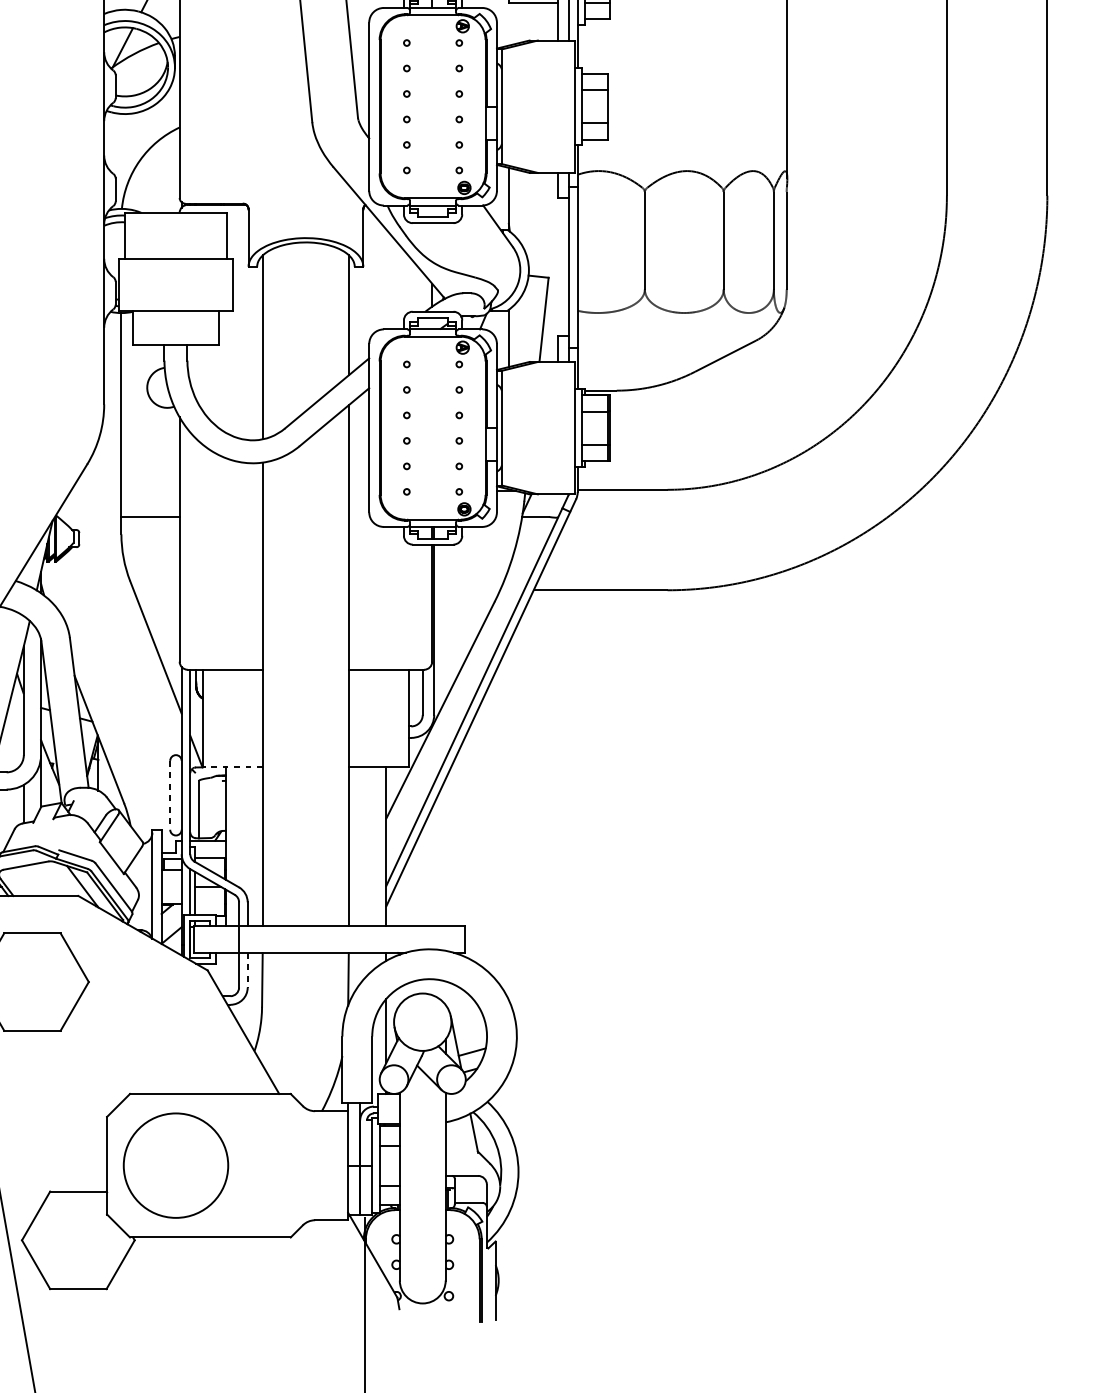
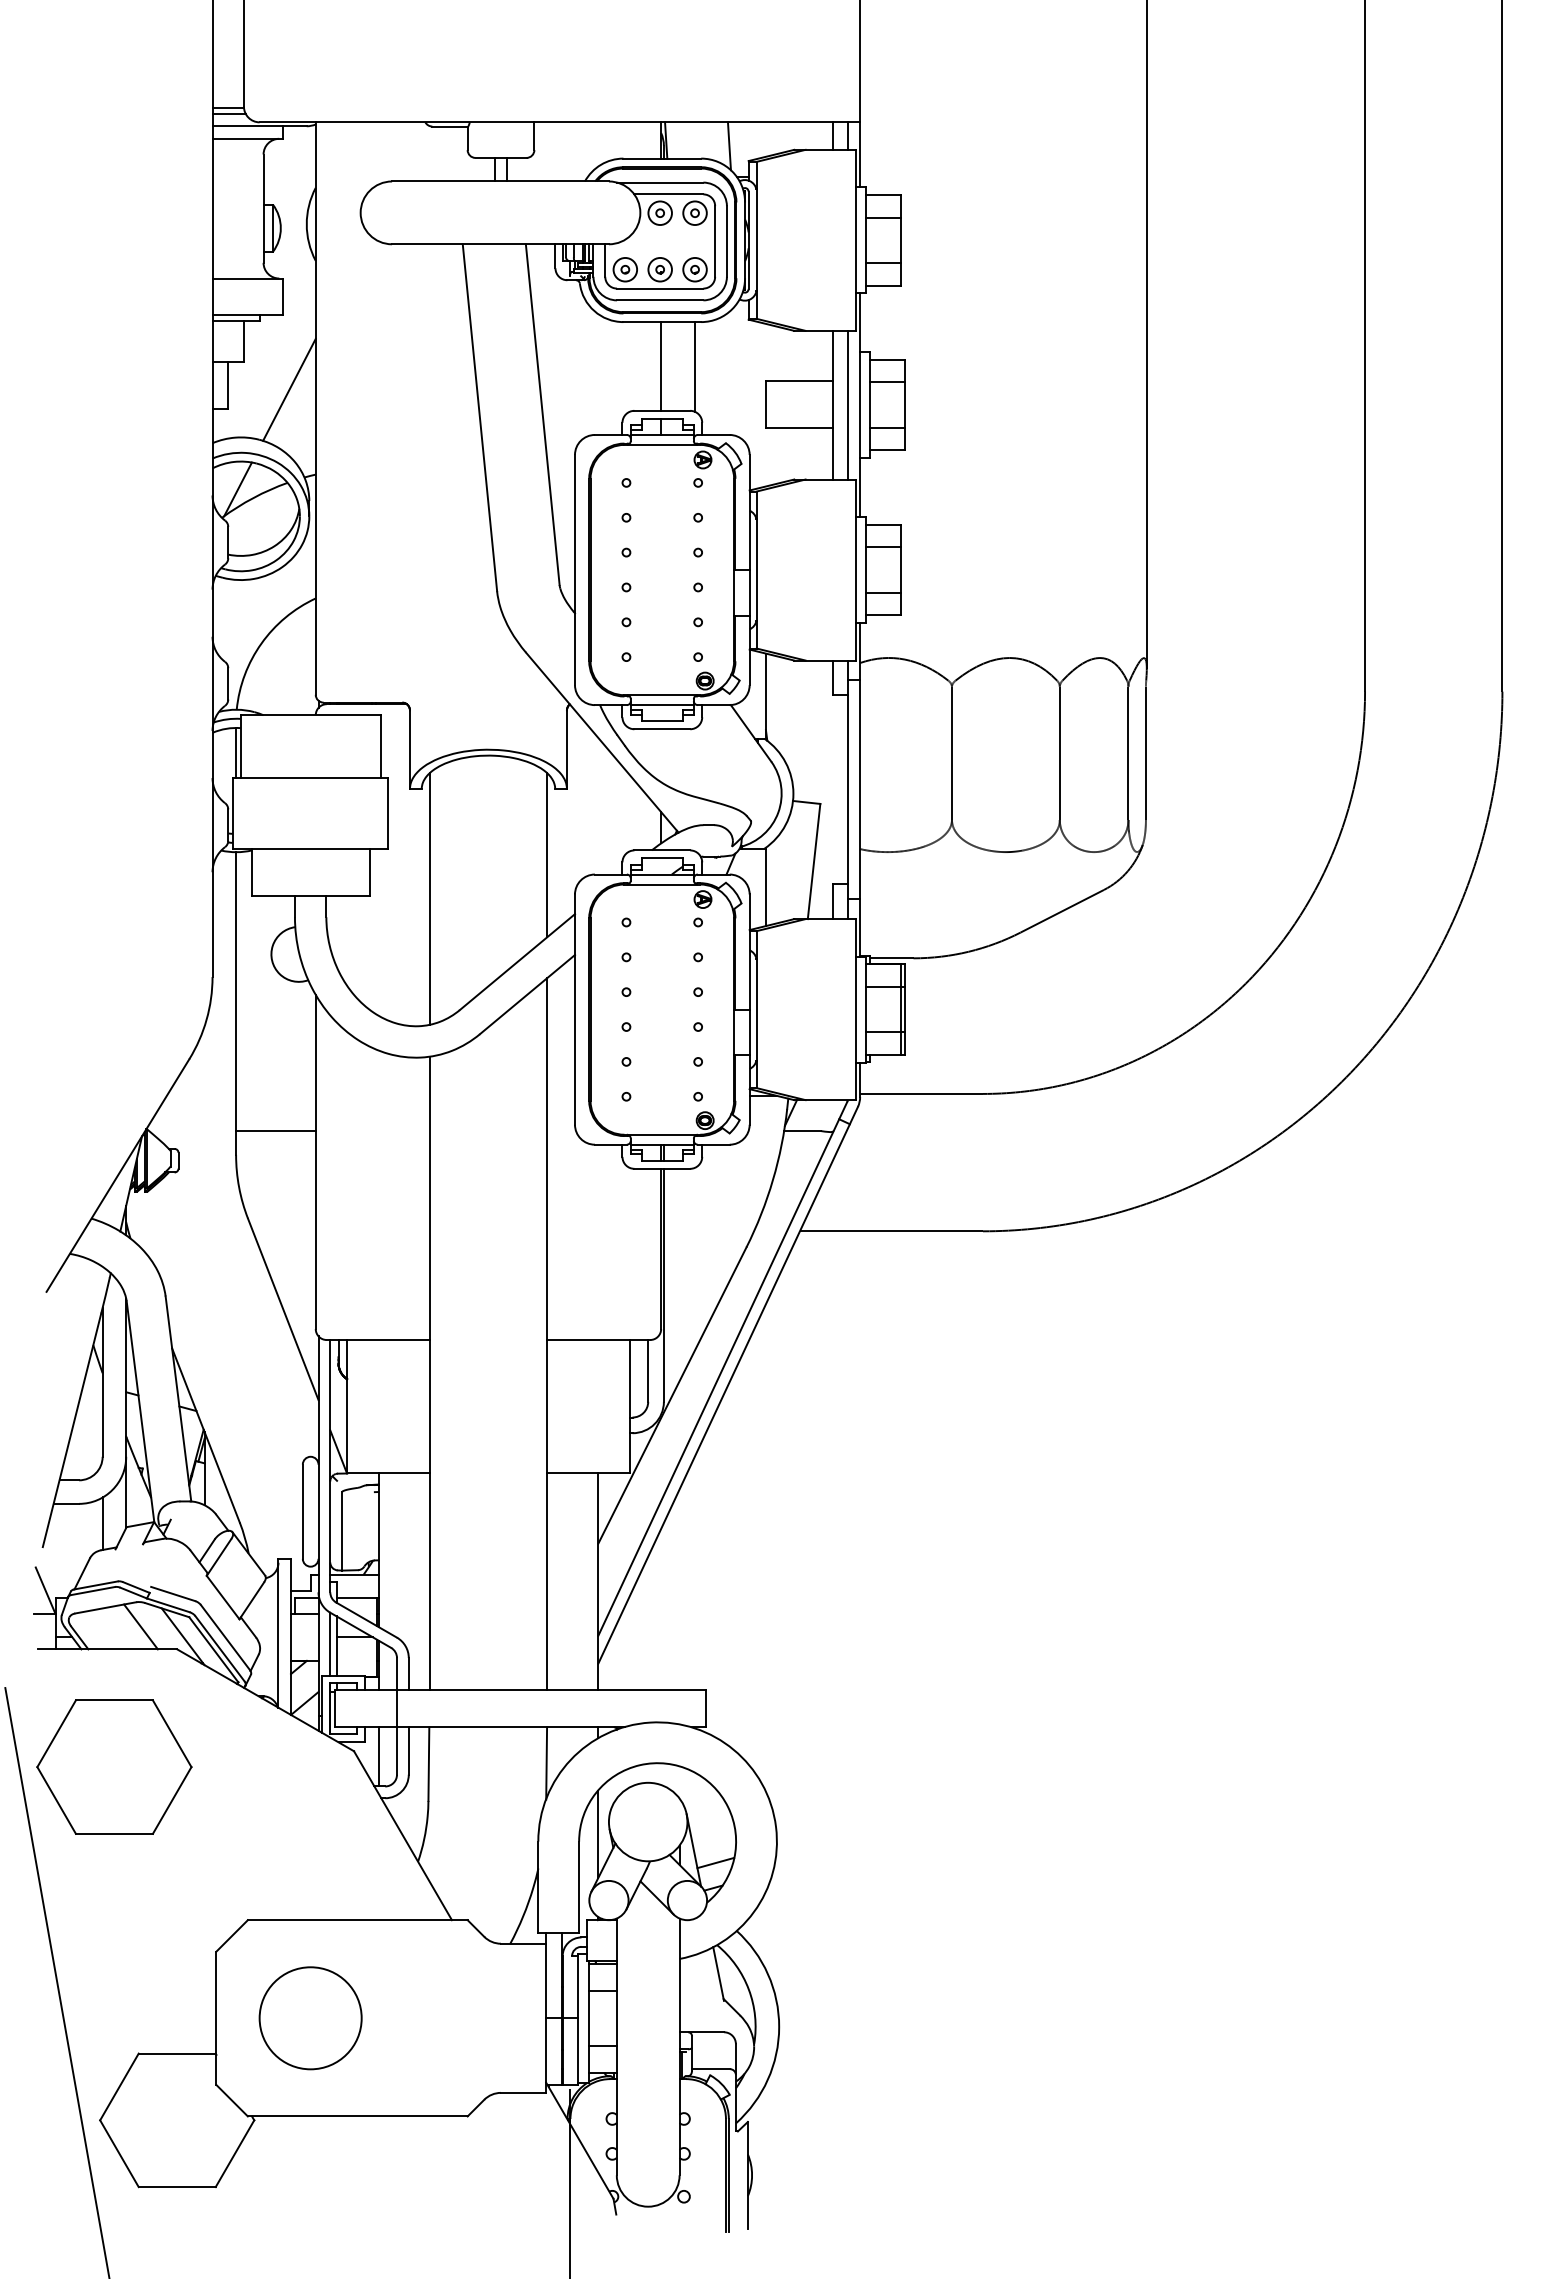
line: (121, 240) -> (236, 753), added
line: (232, 767) -> (387, 1473), dashed -> solid
line: (169, 795) -> (302, 1512), dashed -> solid
line: (51, 879) -> (140, 1626), added
line: (247, 970) -> (408, 1751), dashed -> solid
line: (225, 974) -> (378, 1756), added
circle: (175, 1165) -> (310, 2018), size x0.71

